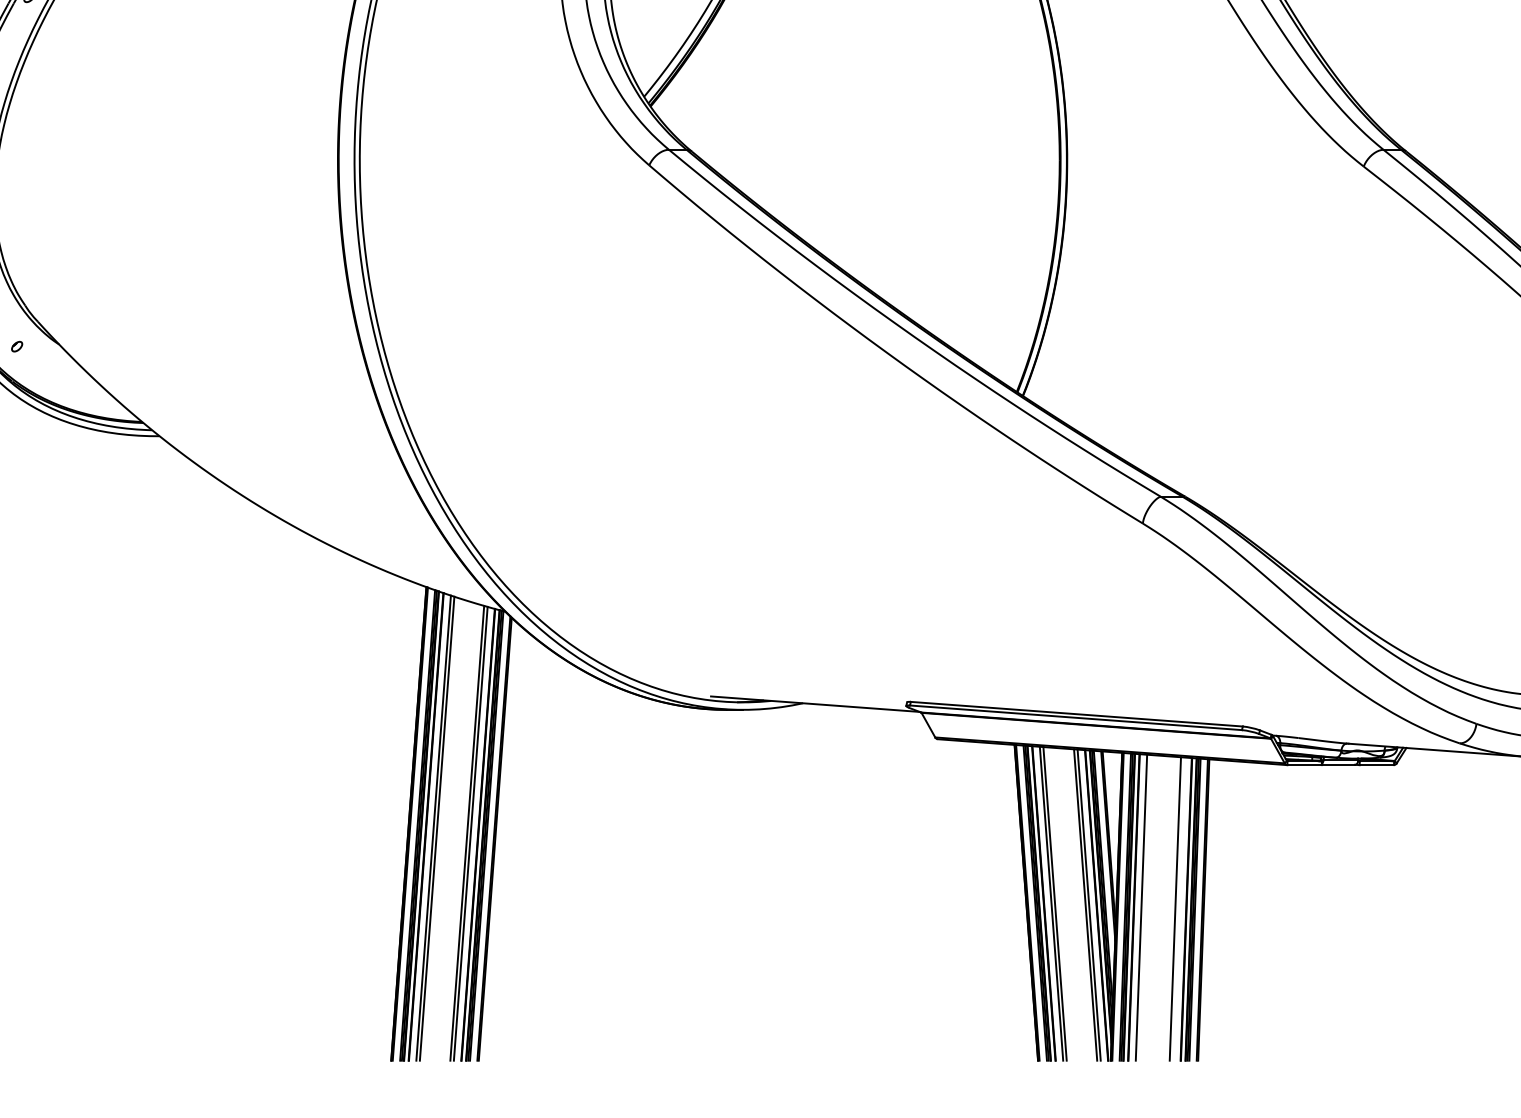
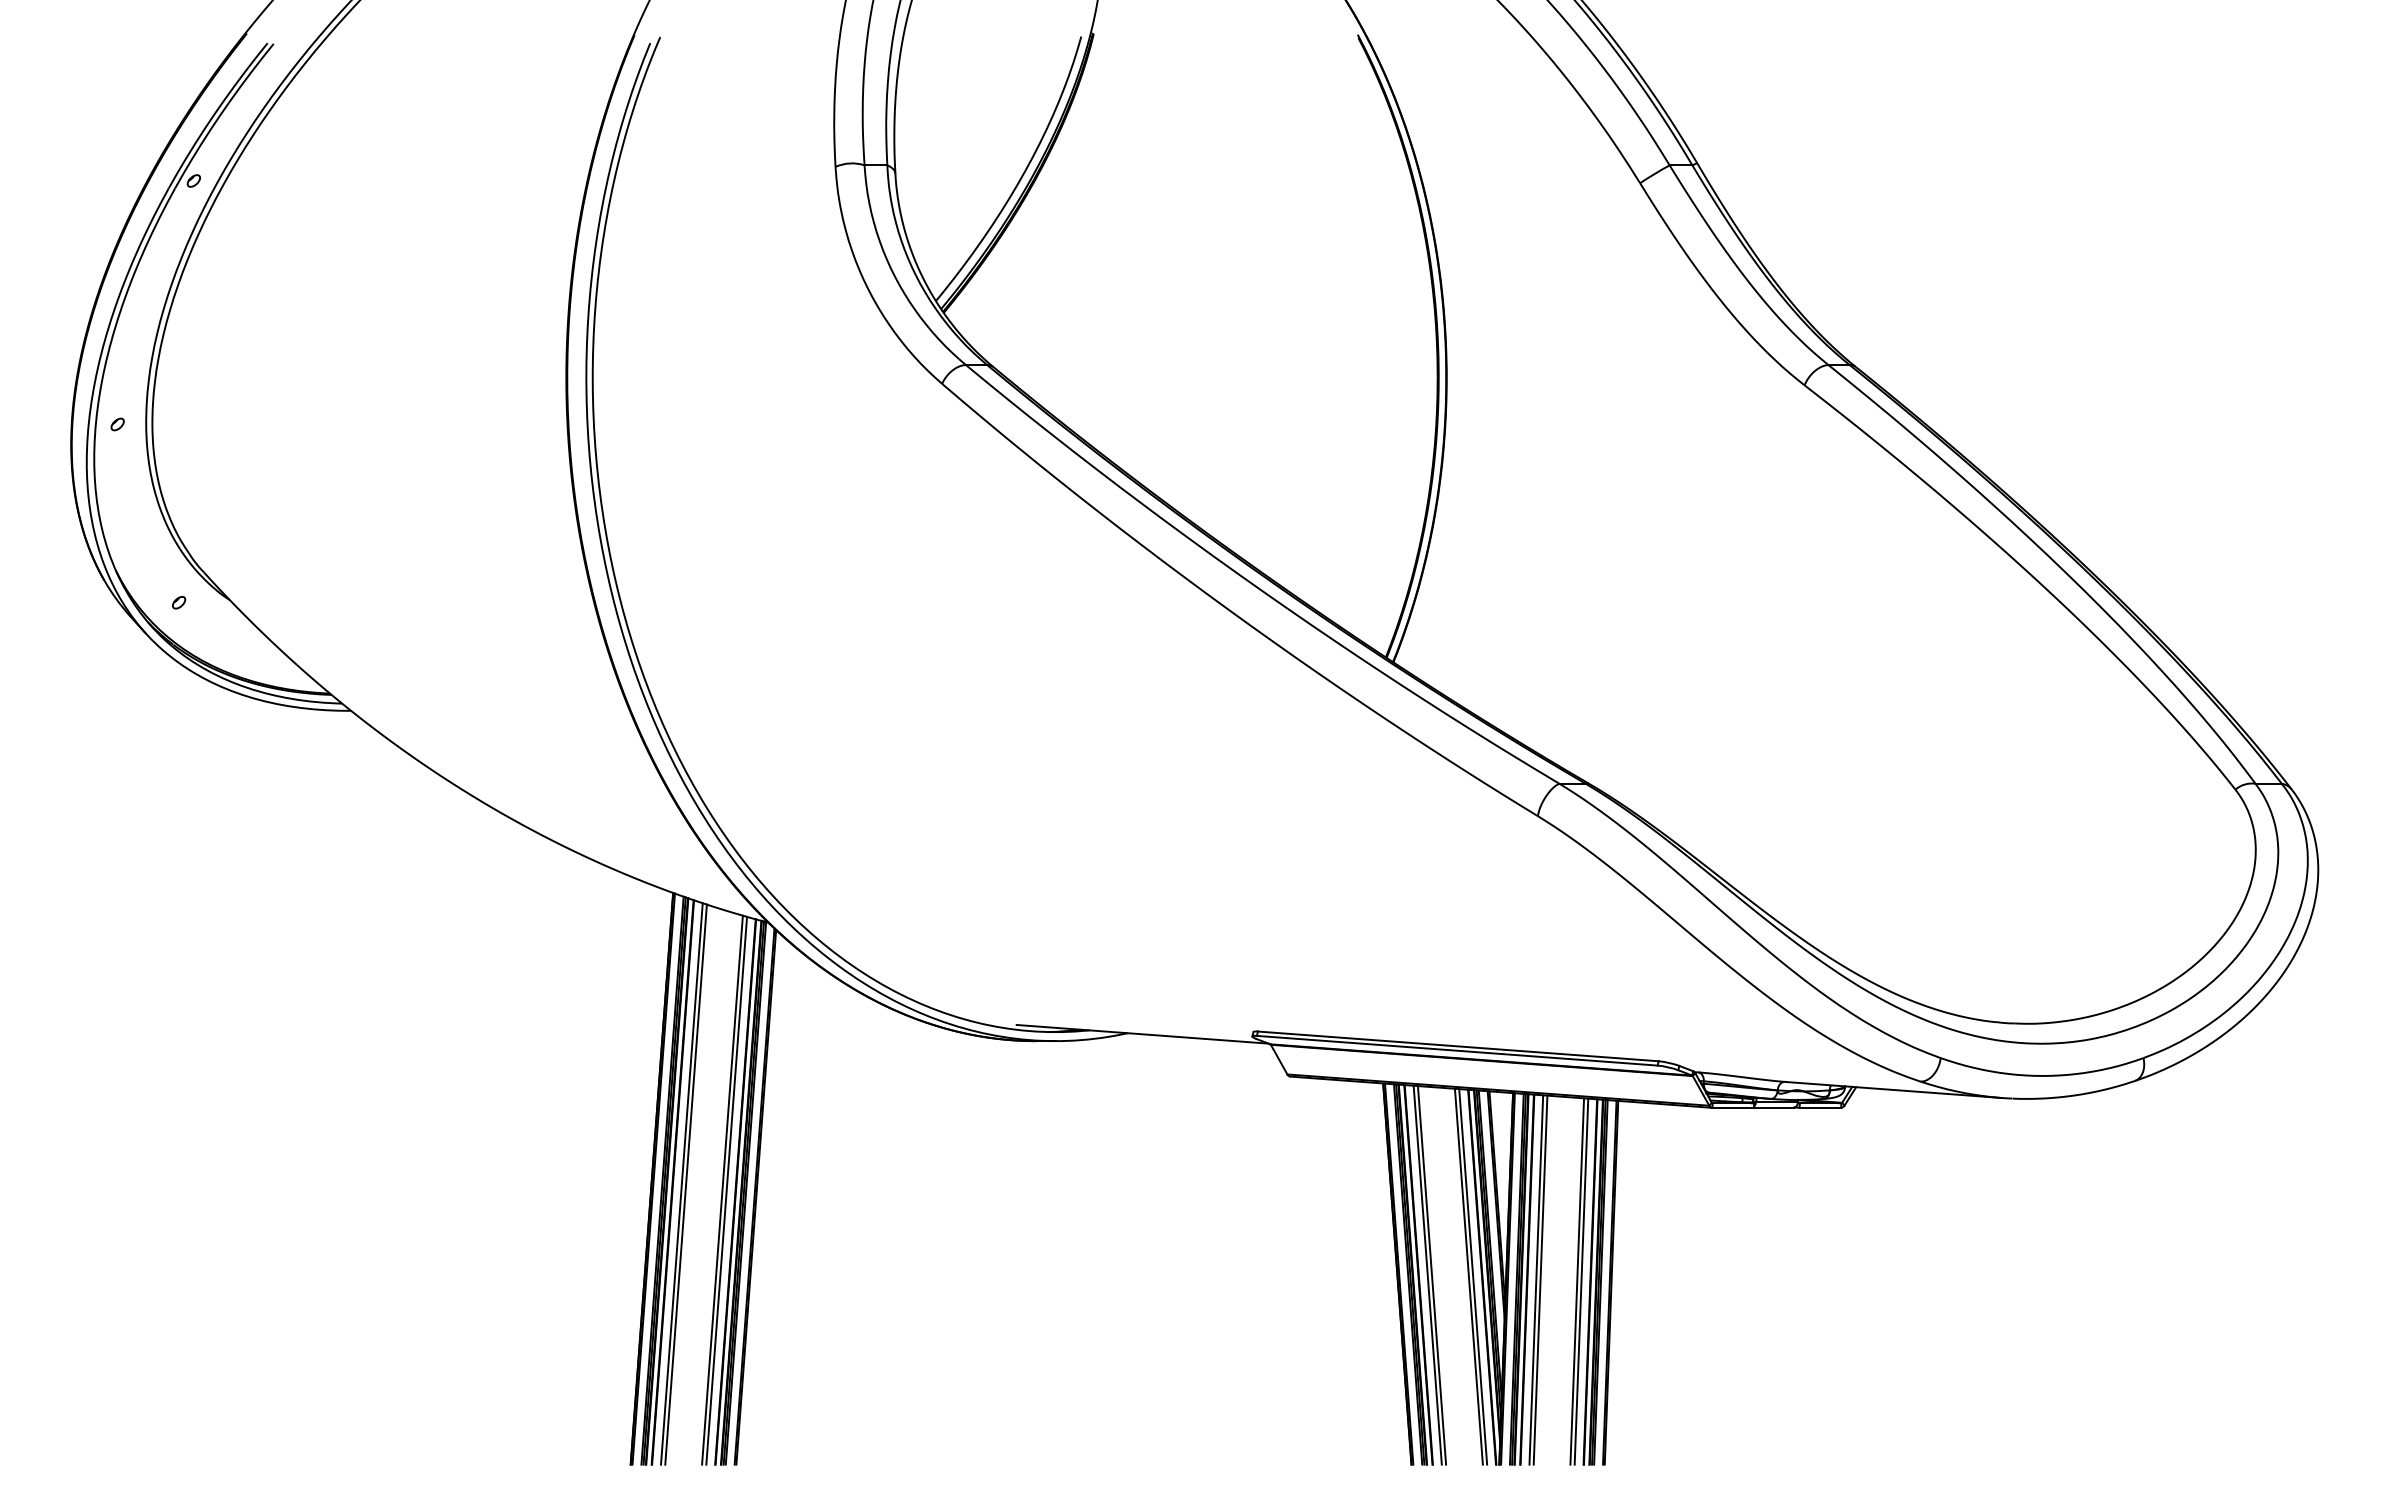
line: (1144, 907) -> (1540, 1279), added
line: (1178, 908) -> (1581, 1281), added

